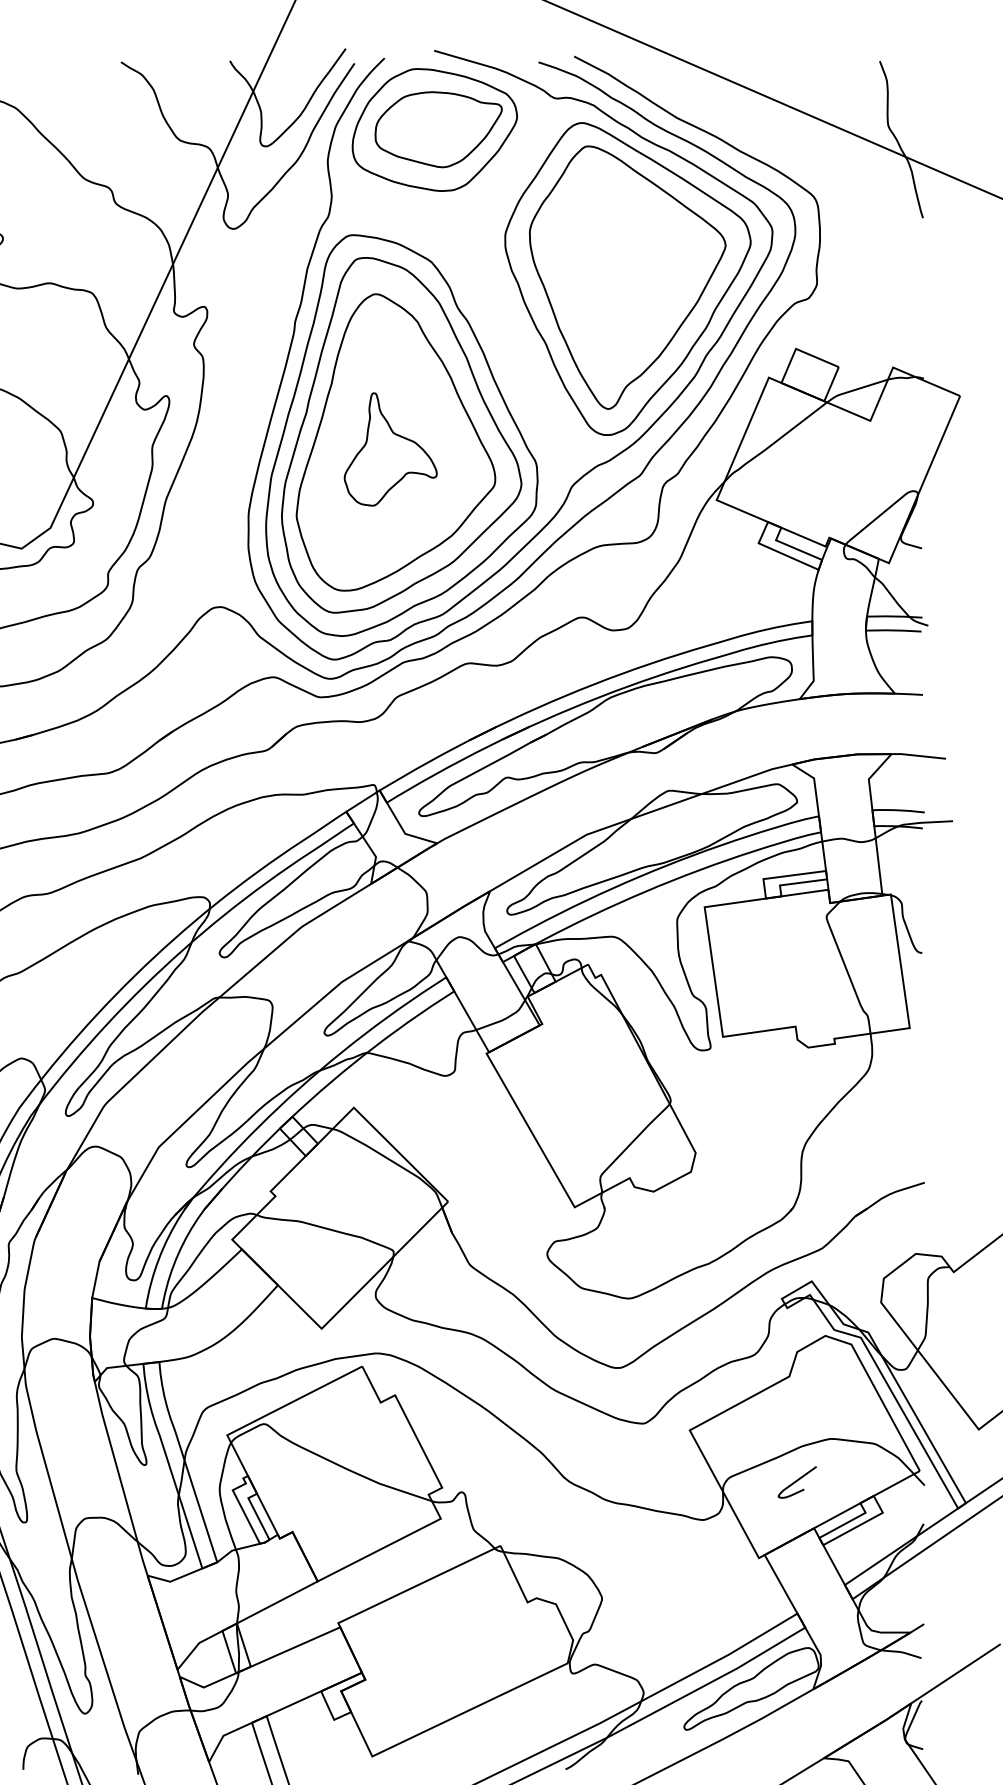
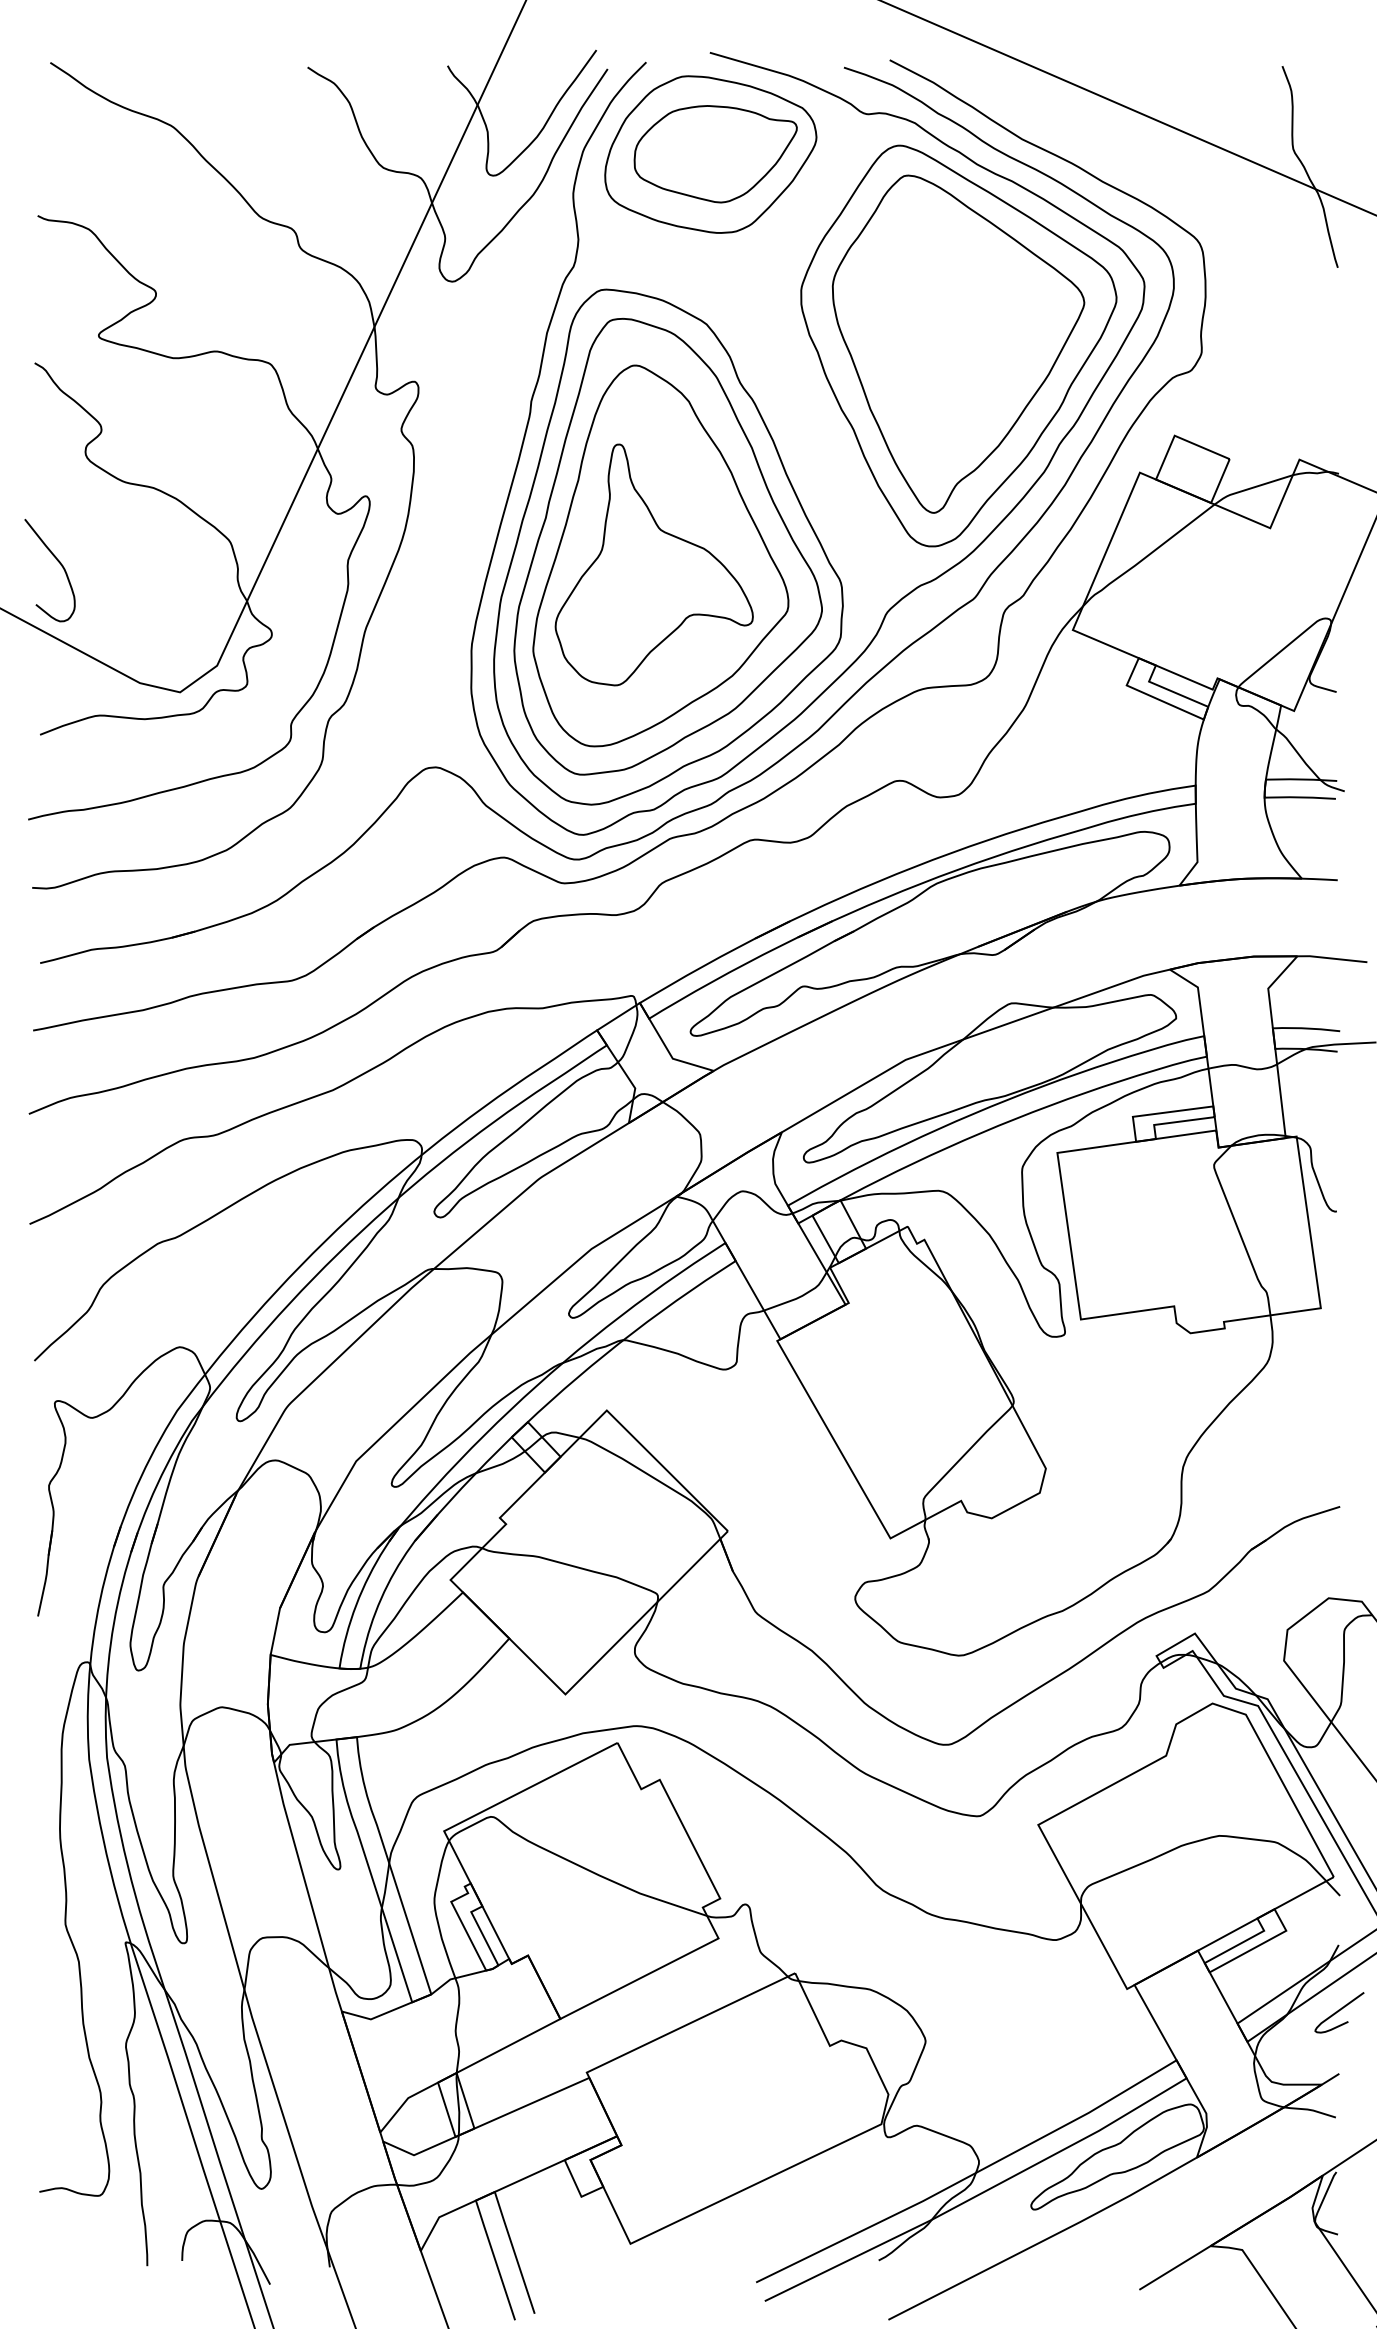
part: (390, 449) -> (653, 564), size x1.67
curve: (797, 1481) -> (1339, 2011), moved

